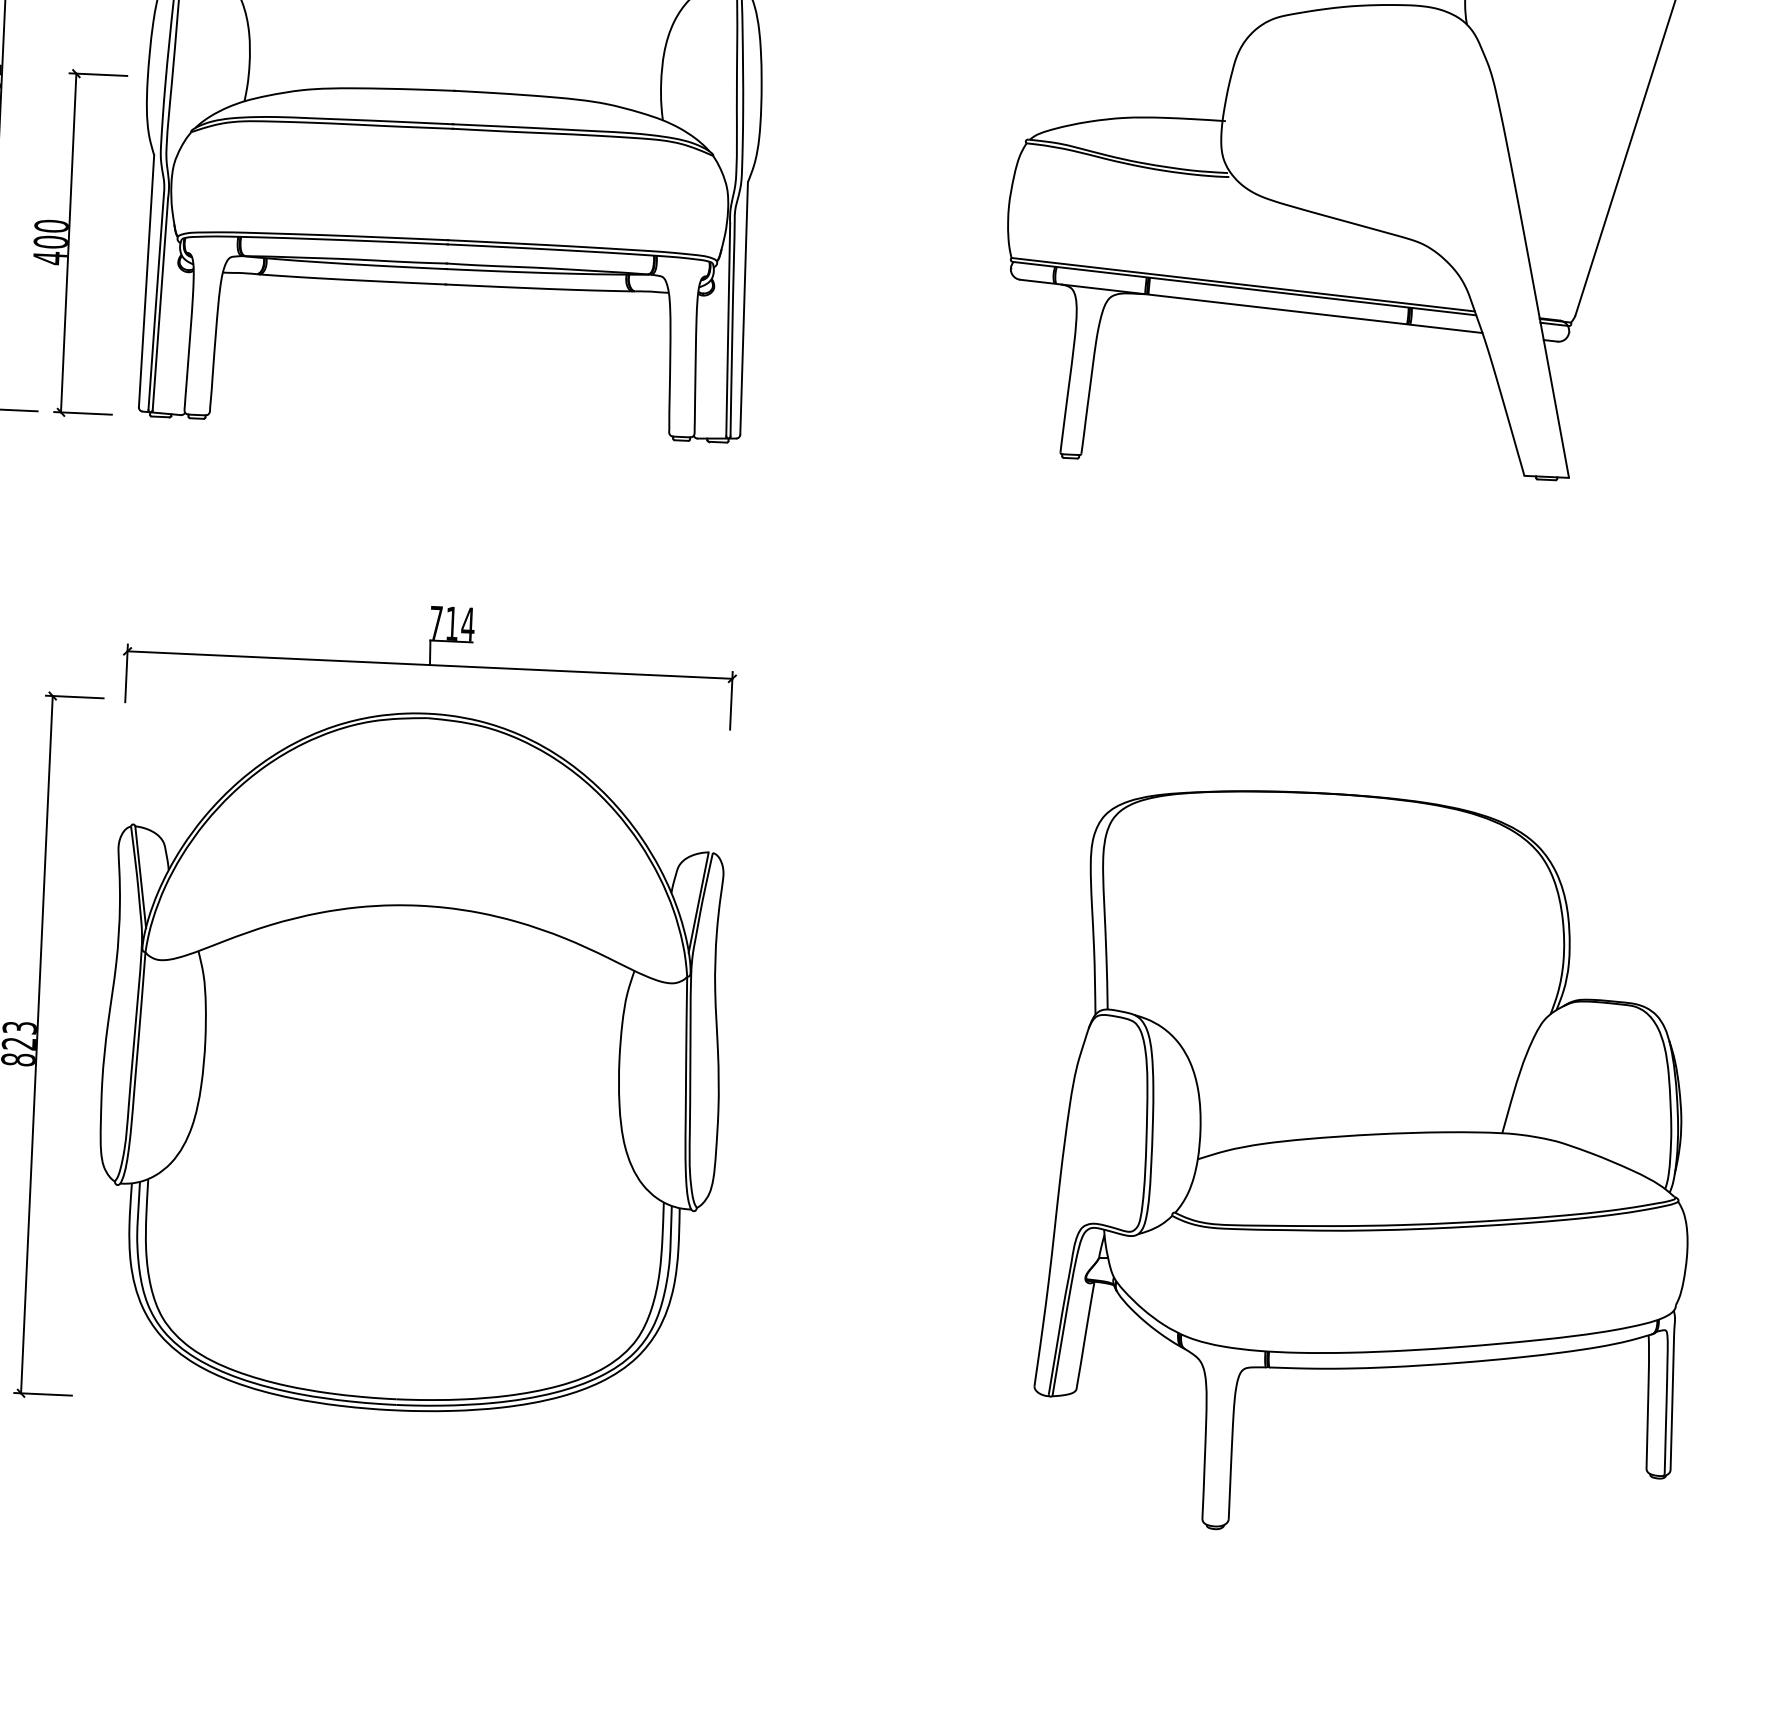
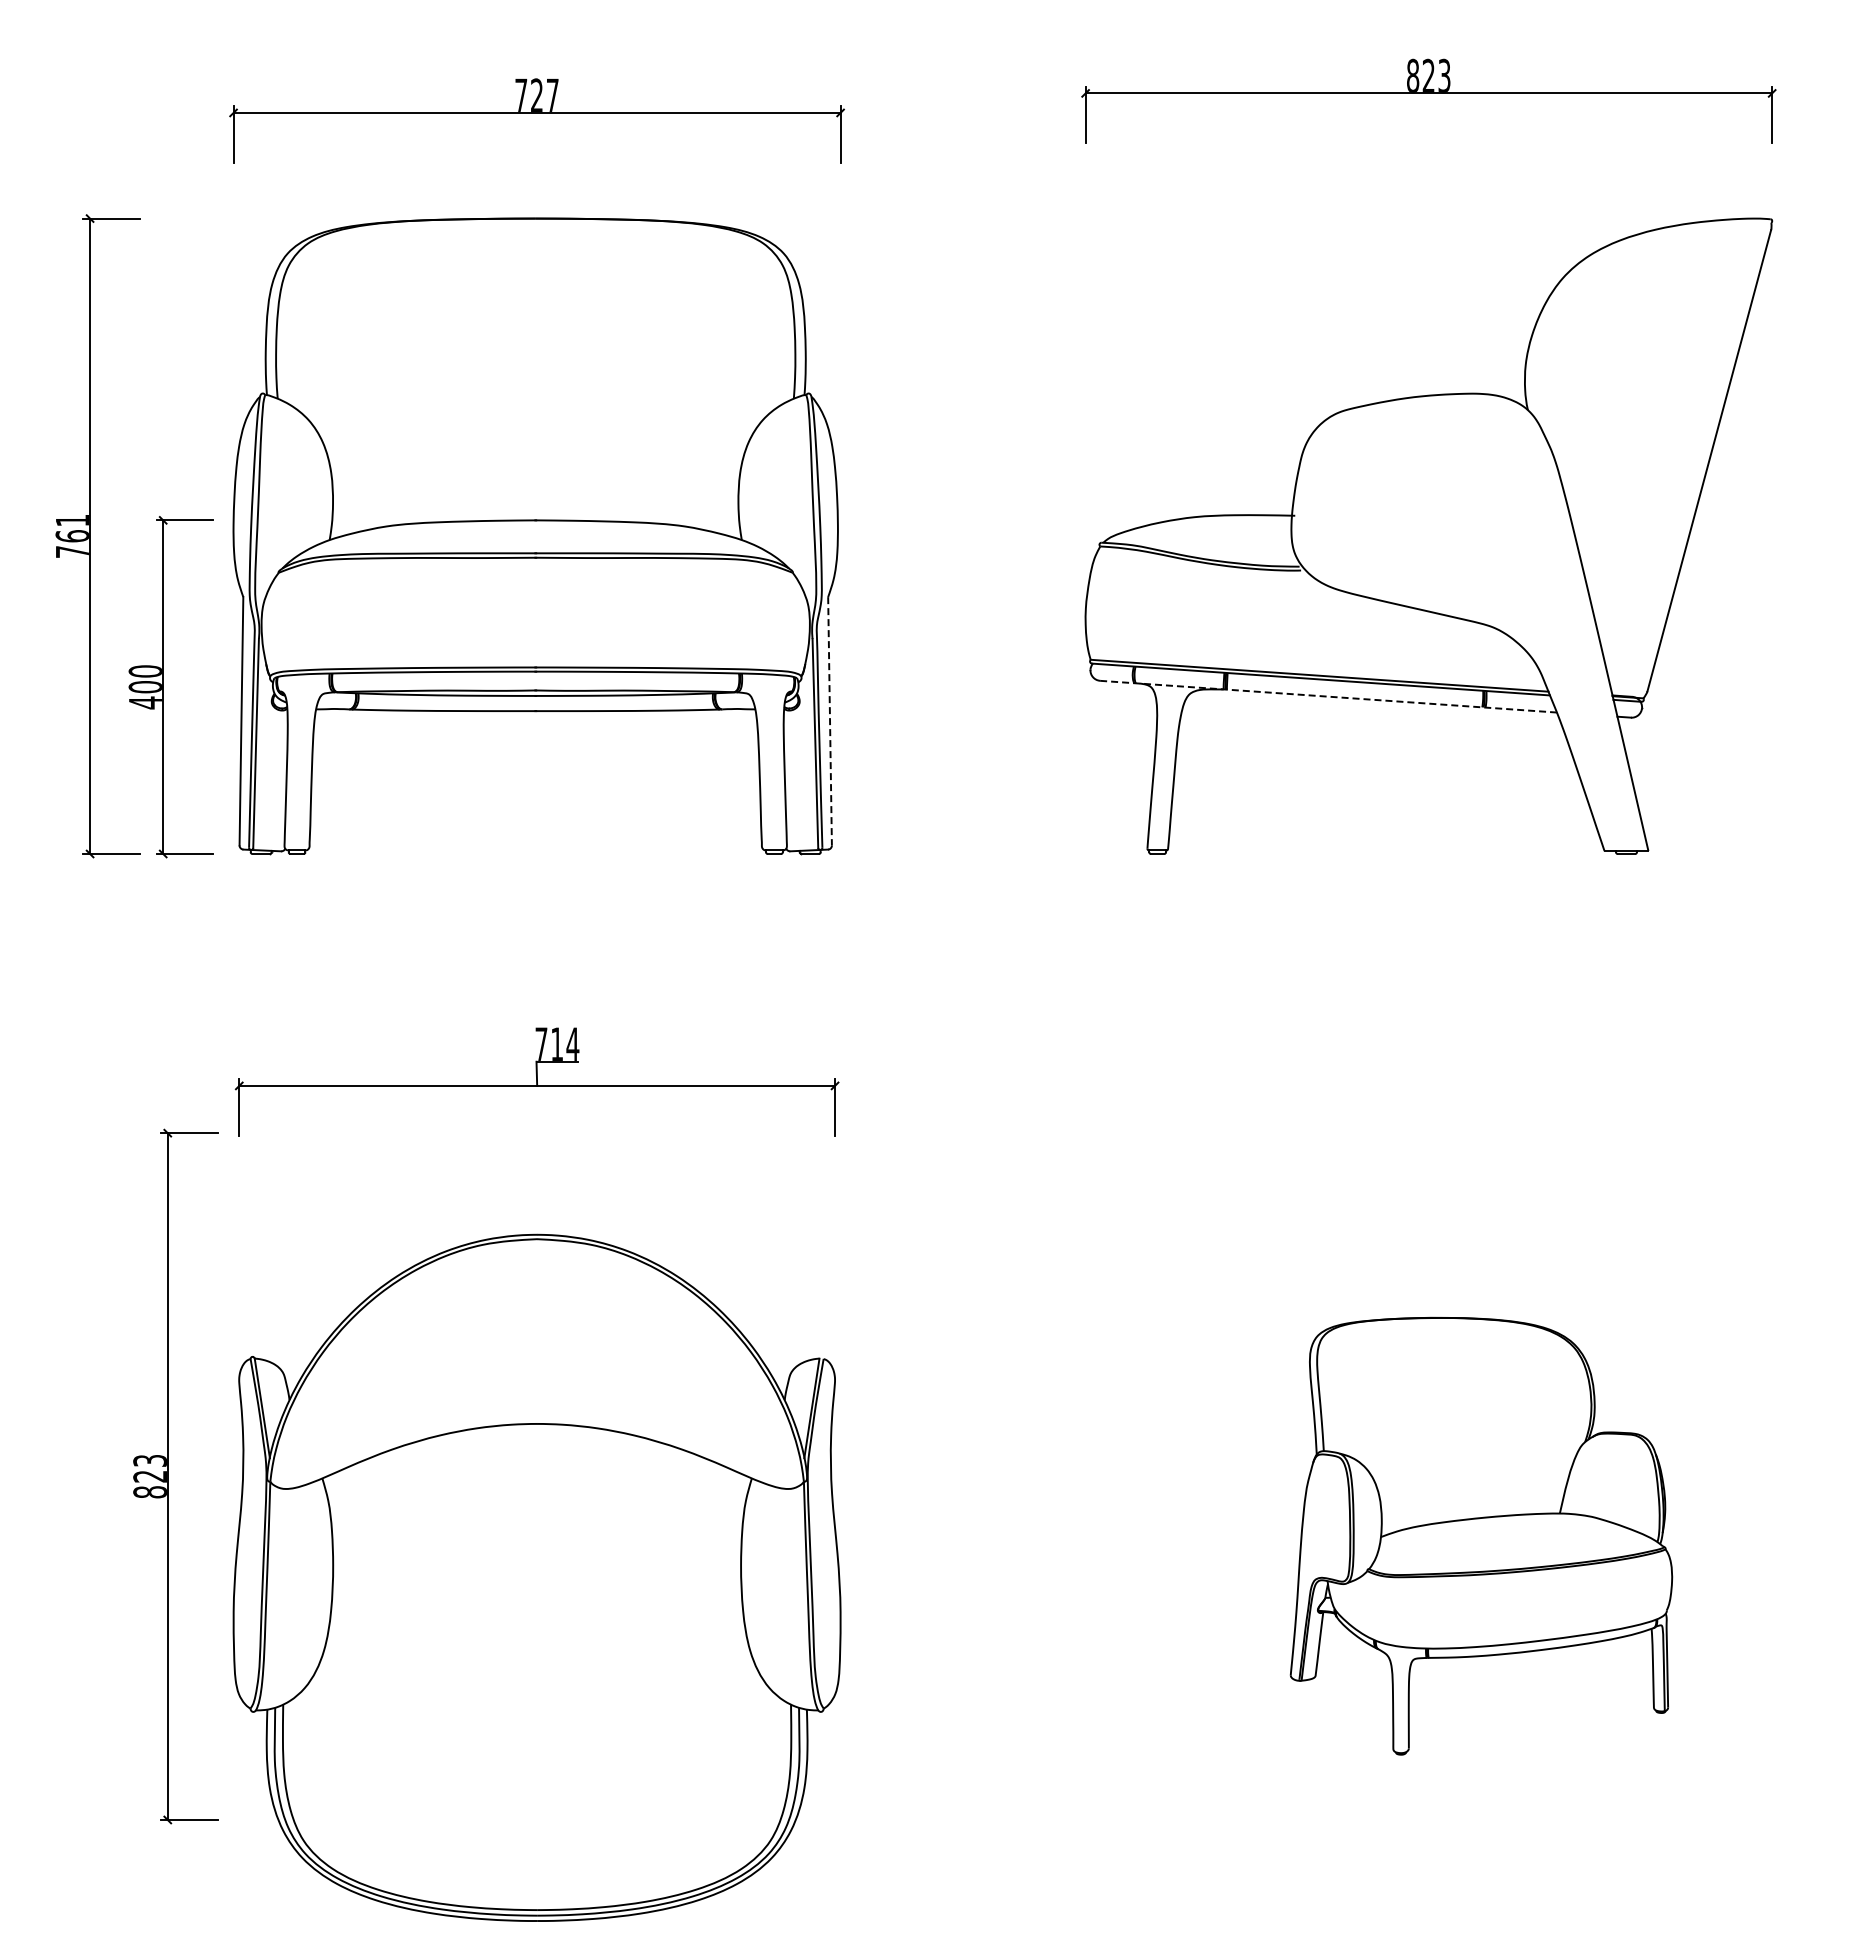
line: (1251, 306) -> (1328, 696), solid -> dashed
line: (744, 308) -> (830, 721), solid -> dashed
part: (411, 1061) -> (536, 1577), moved
part: (1367, 1166) -> (1481, 1536), size x0.6

